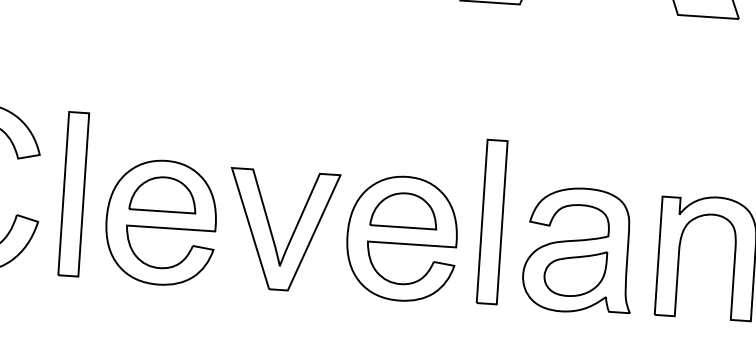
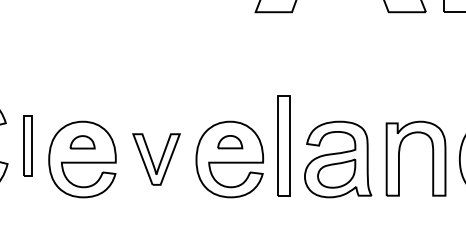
part: (72, 193) -> (27, 145), size x0.6
part: (162, 194) -> (82, 142), size x0.6
part: (405, 209) -> (230, 141), size x0.6
part: (282, 230) -> (156, 159), size x0.7

